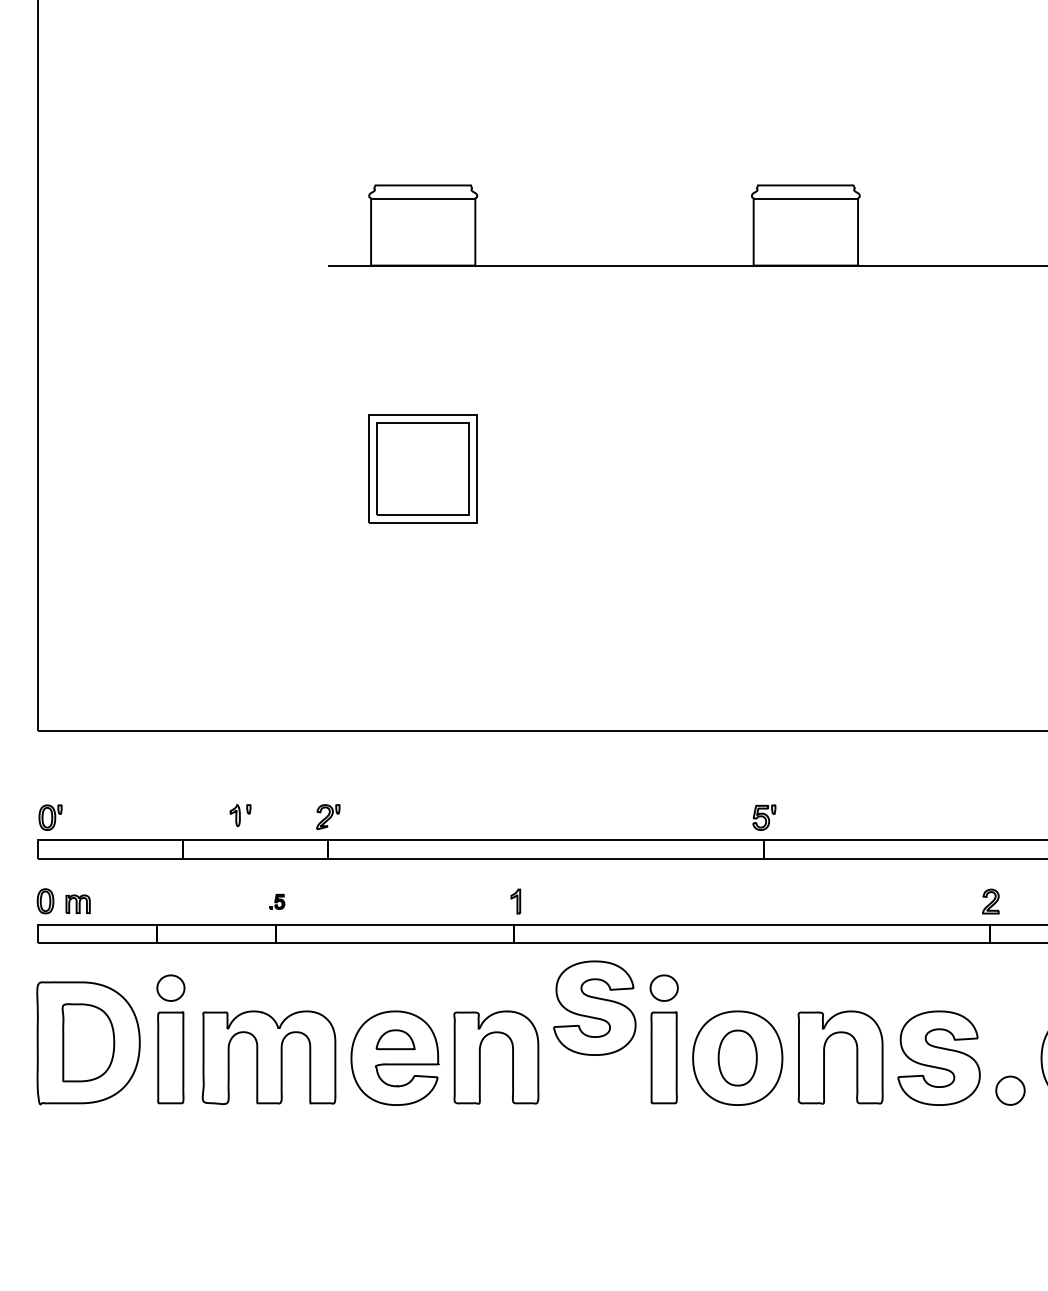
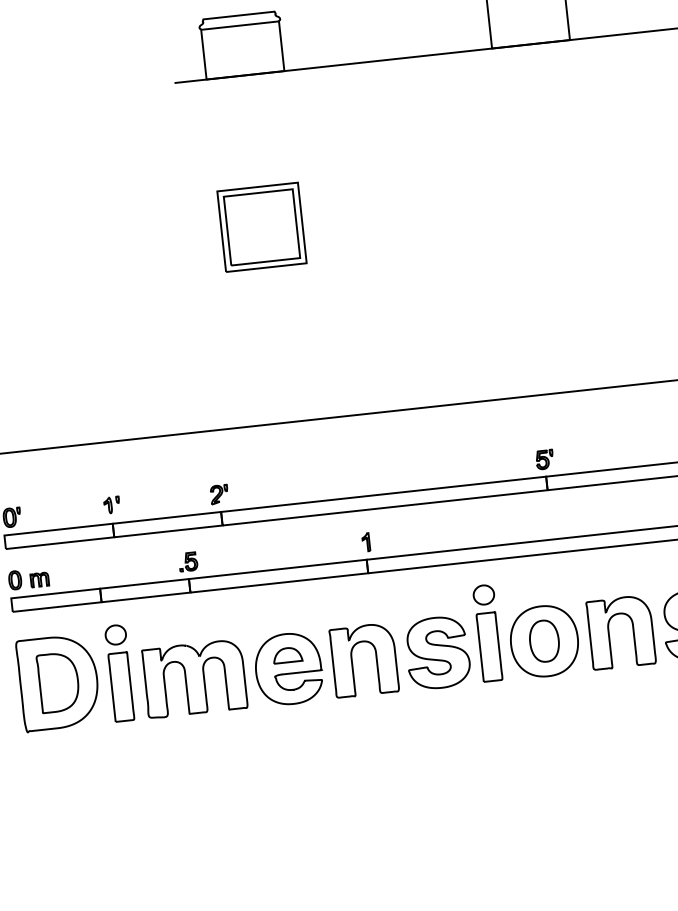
part: (240, 815) -> (111, 505), moved
part: (277, 901) -> (188, 561), size x1.67
part: (594, 1007) -> (437, 652), moved

